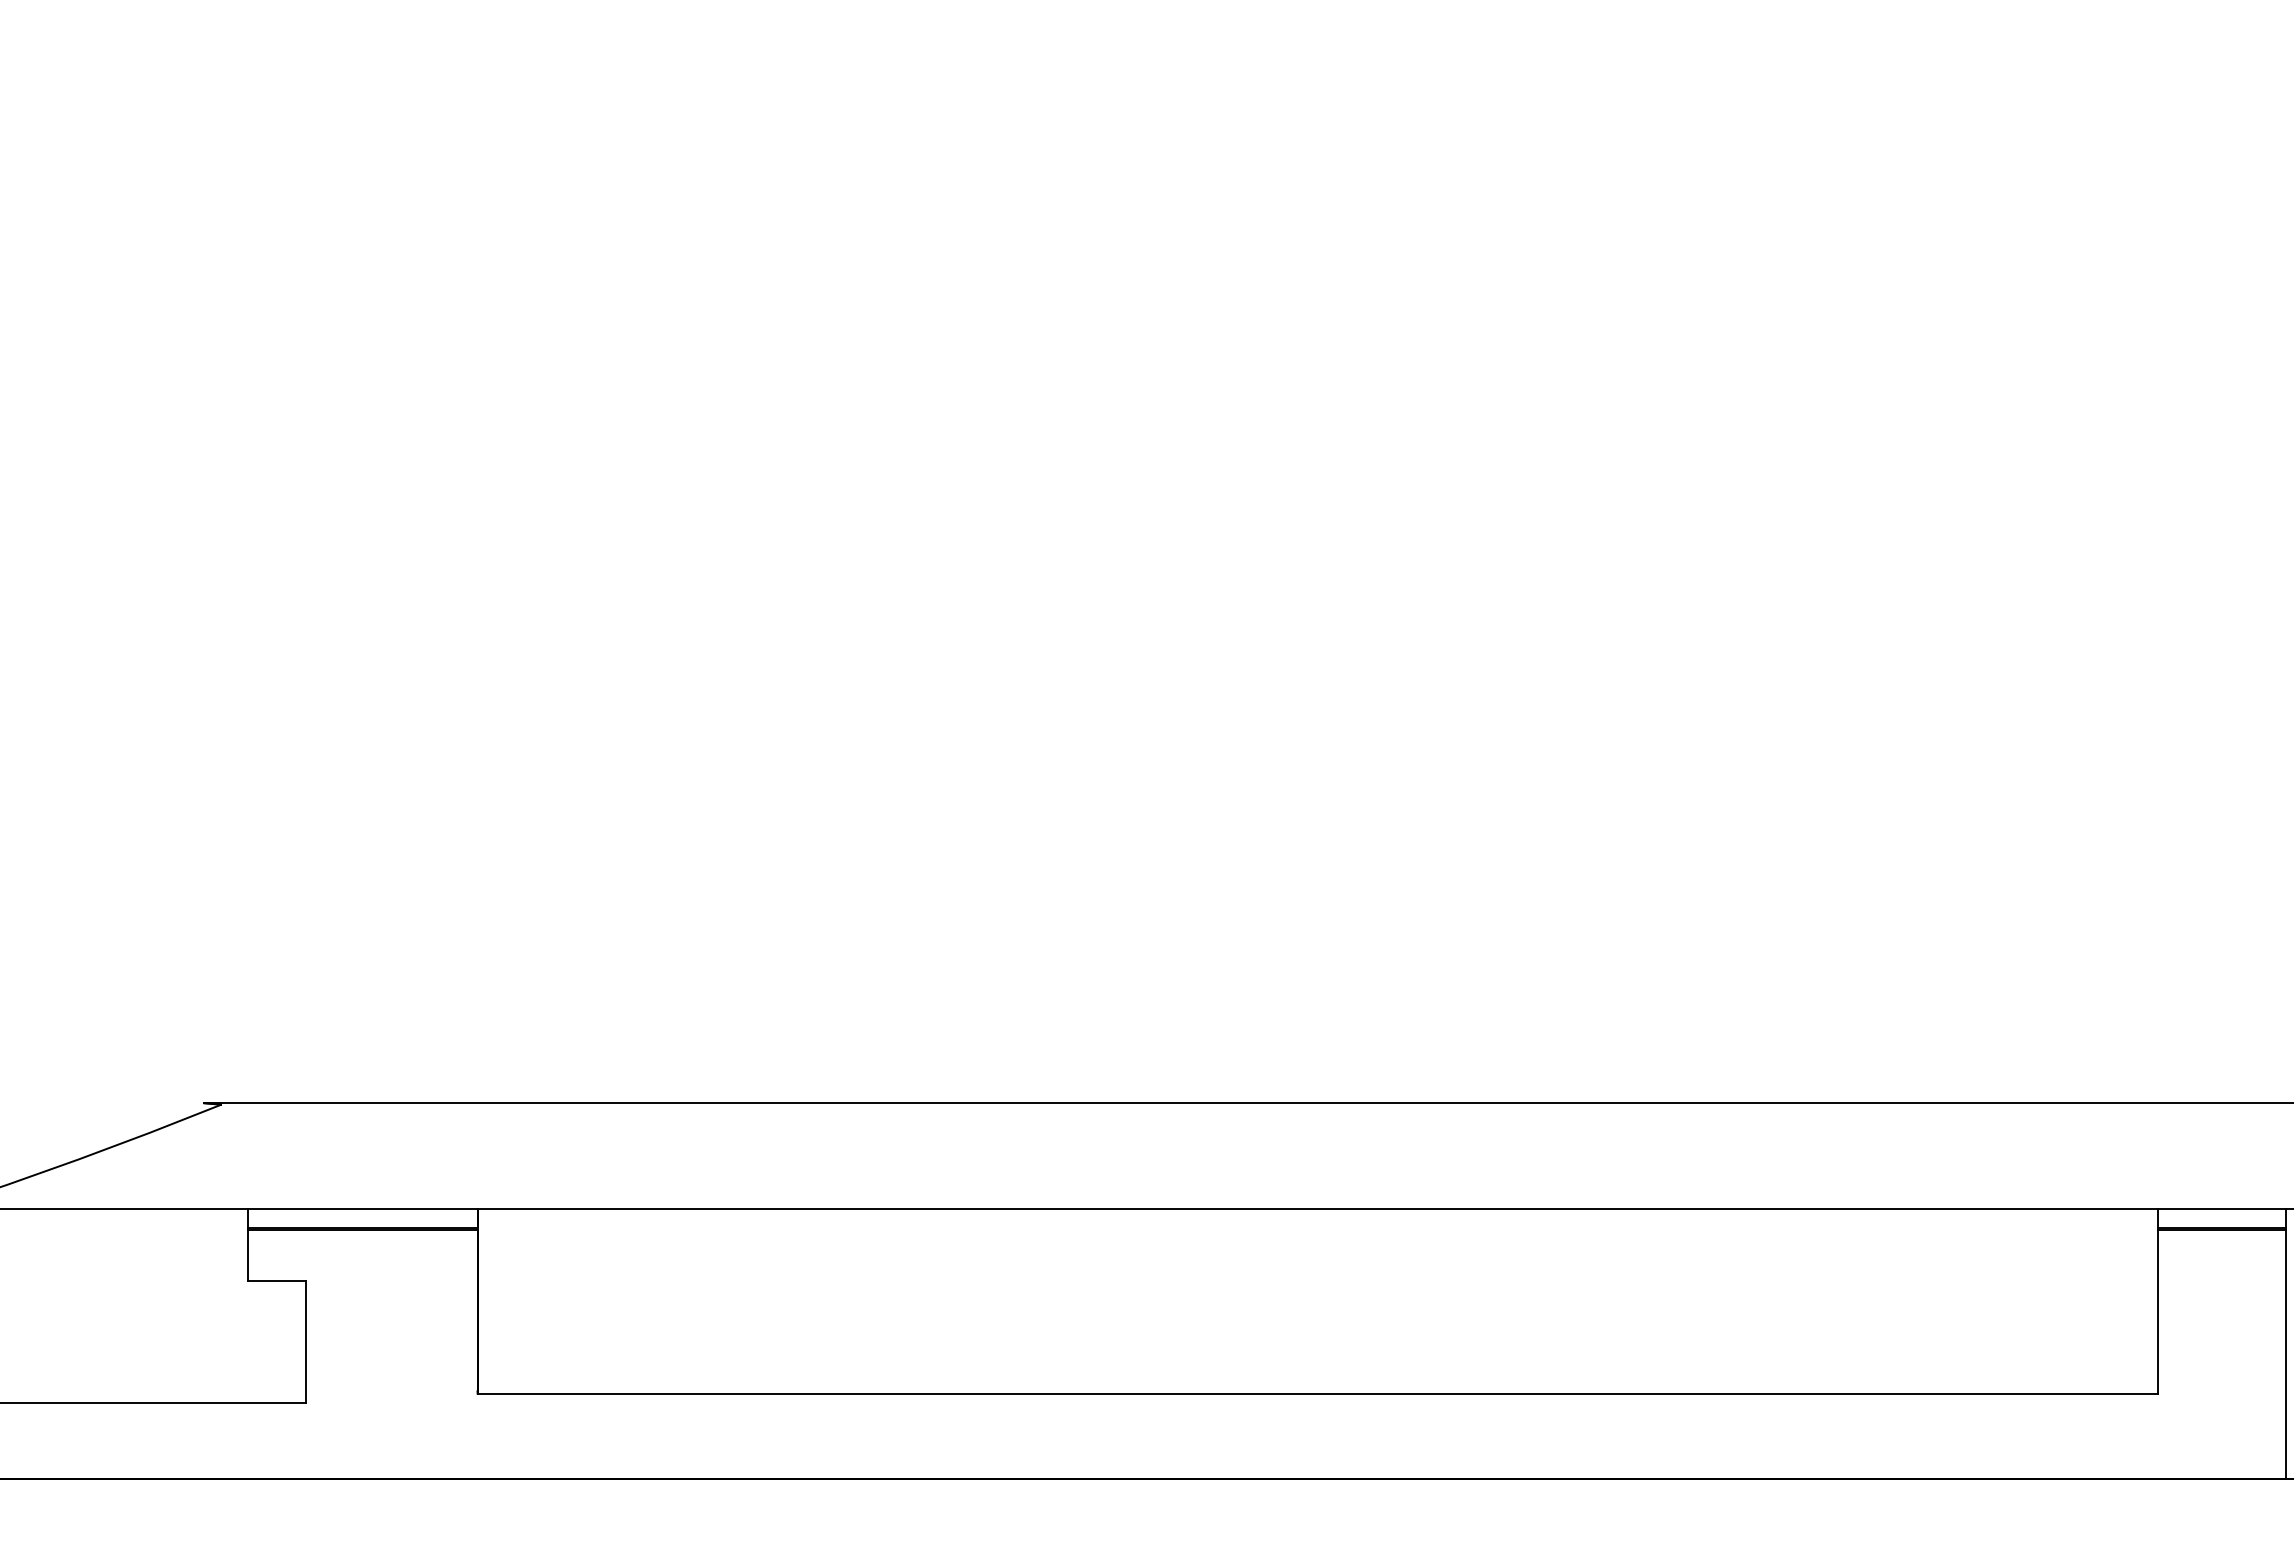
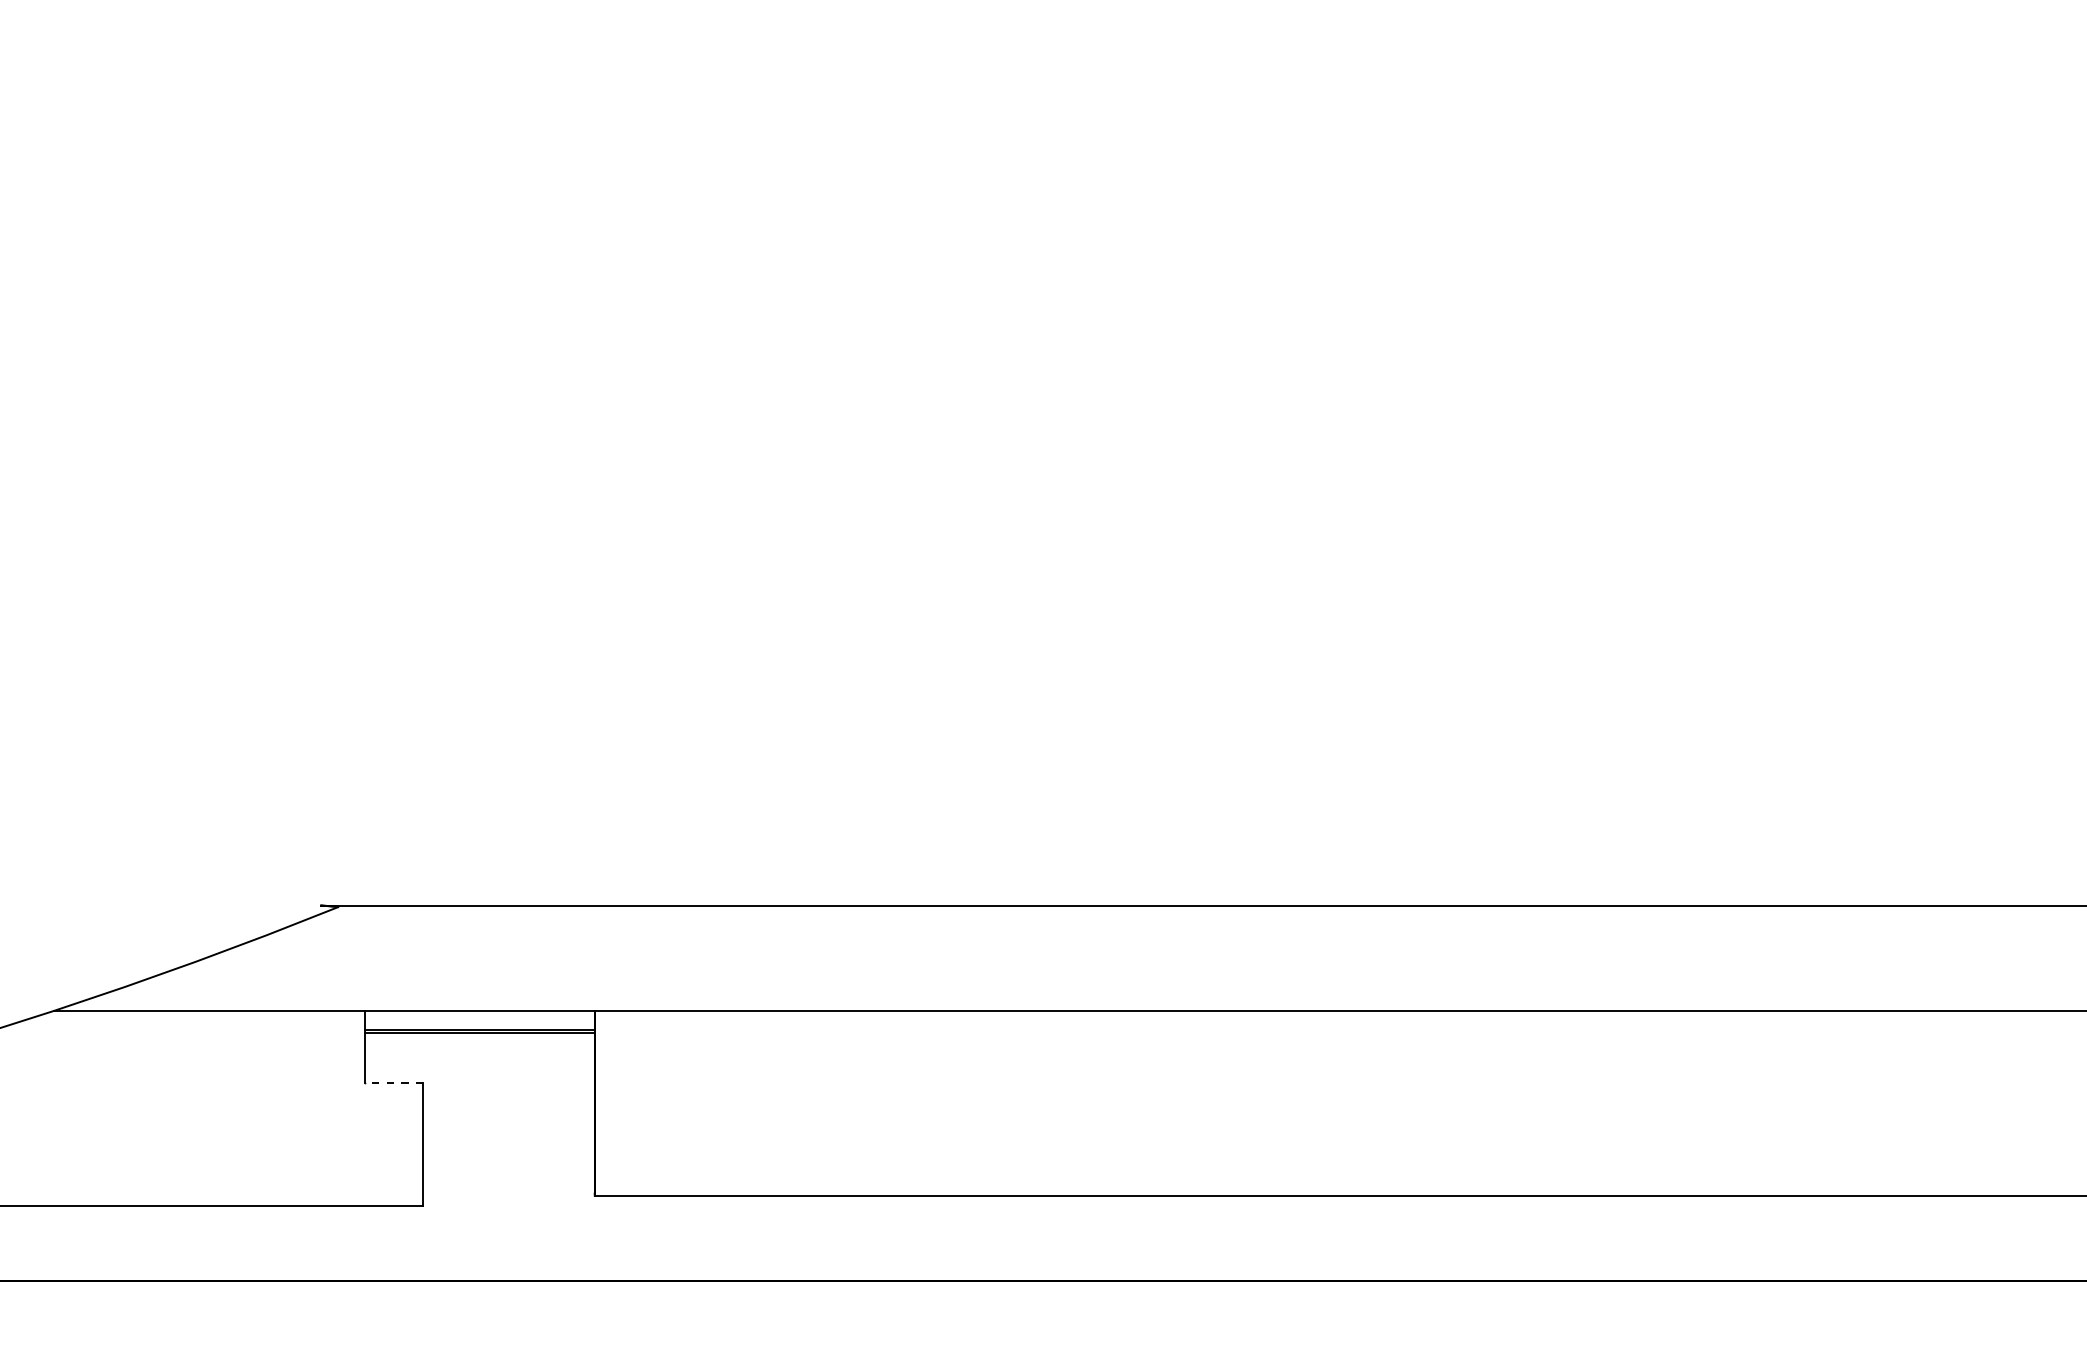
line: (276, 1280) -> (393, 1082), solid -> dashed

